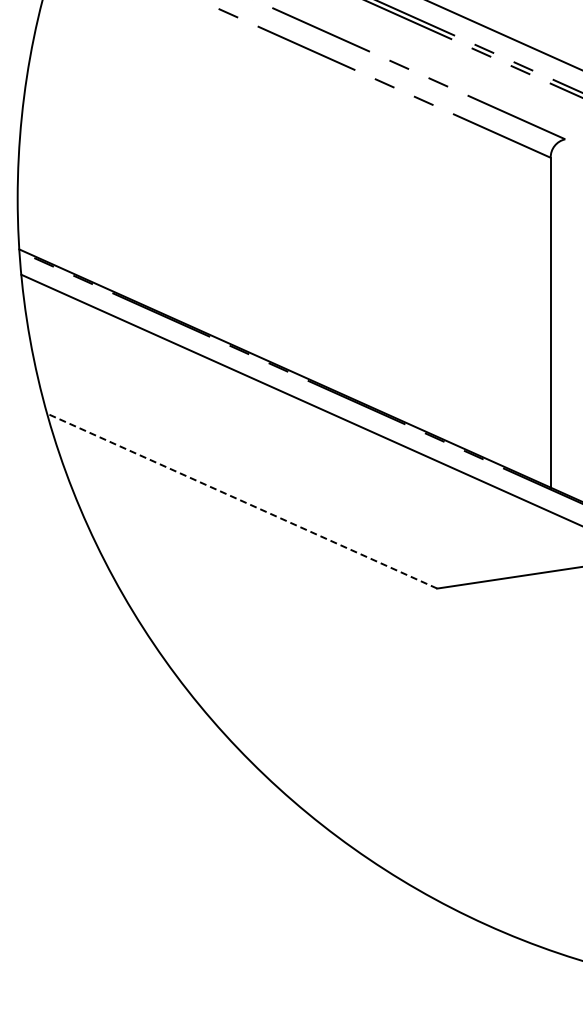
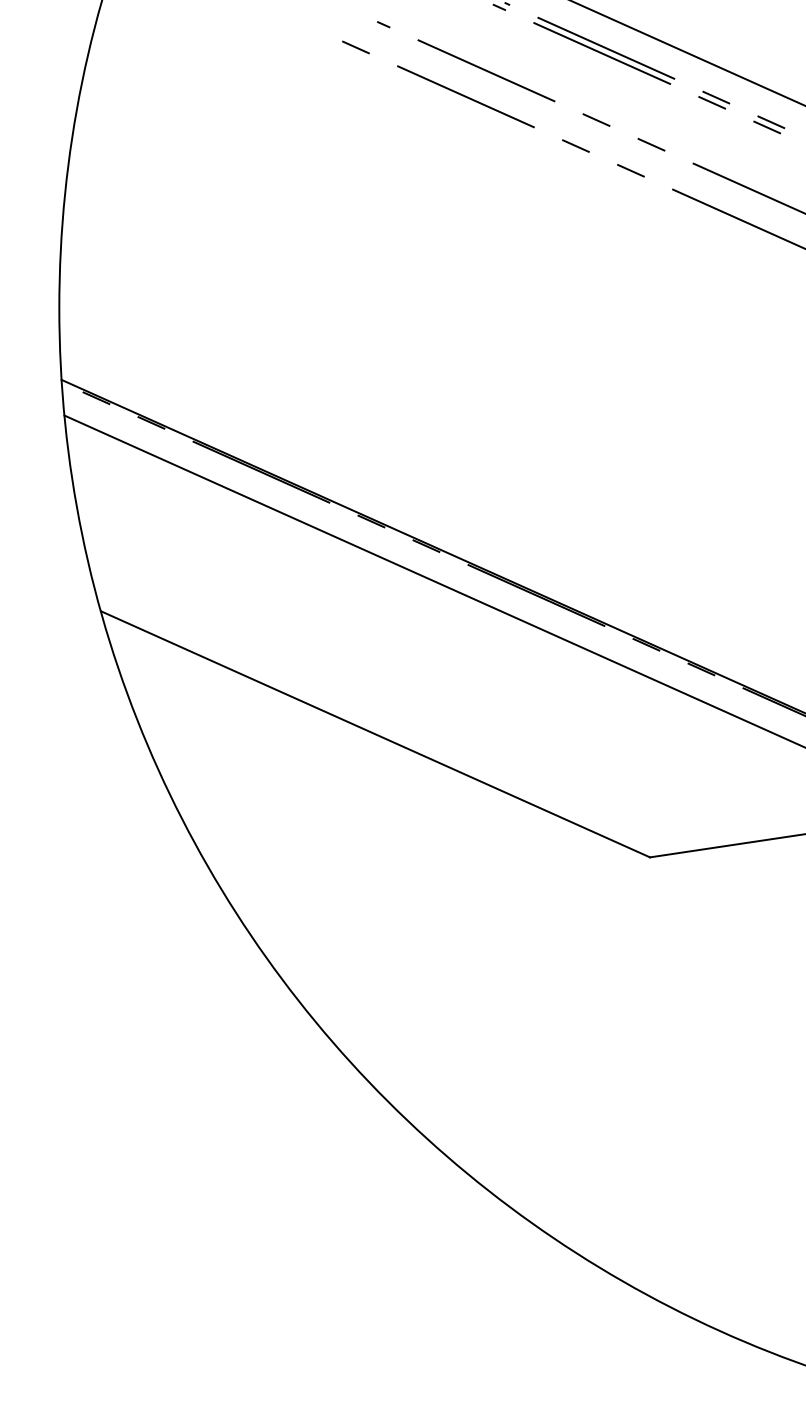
line: (242, 501) -> (375, 734), dashed -> solid

